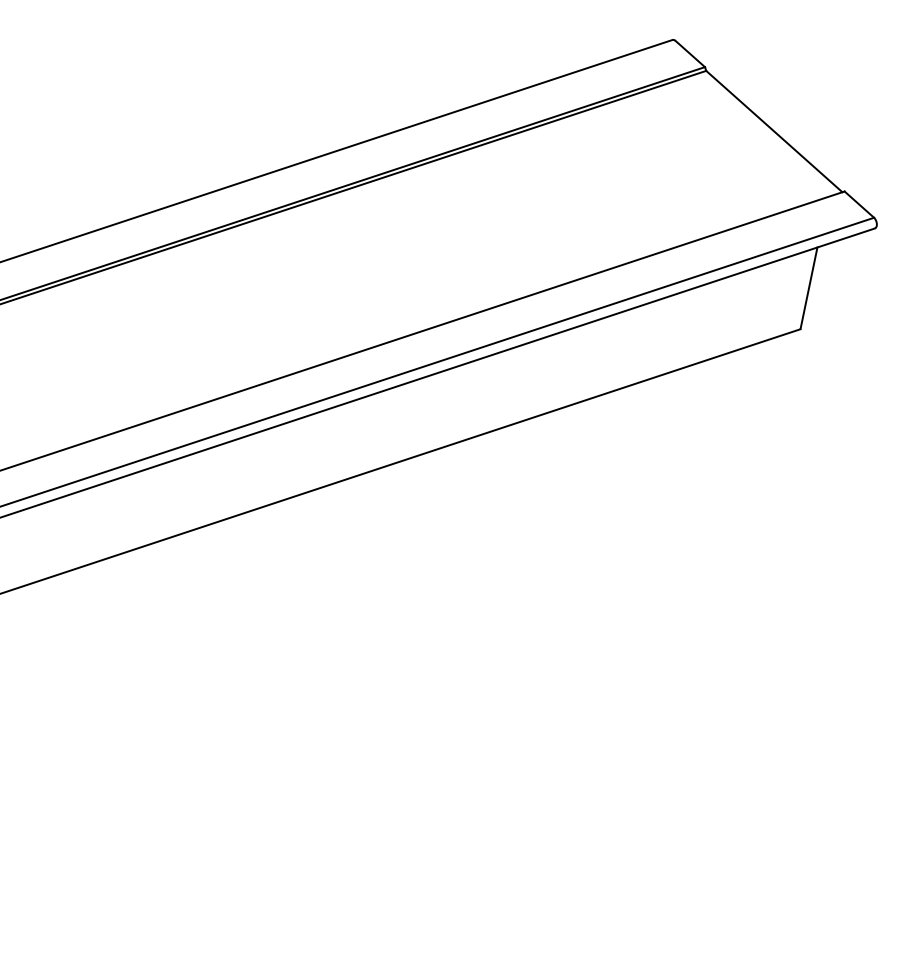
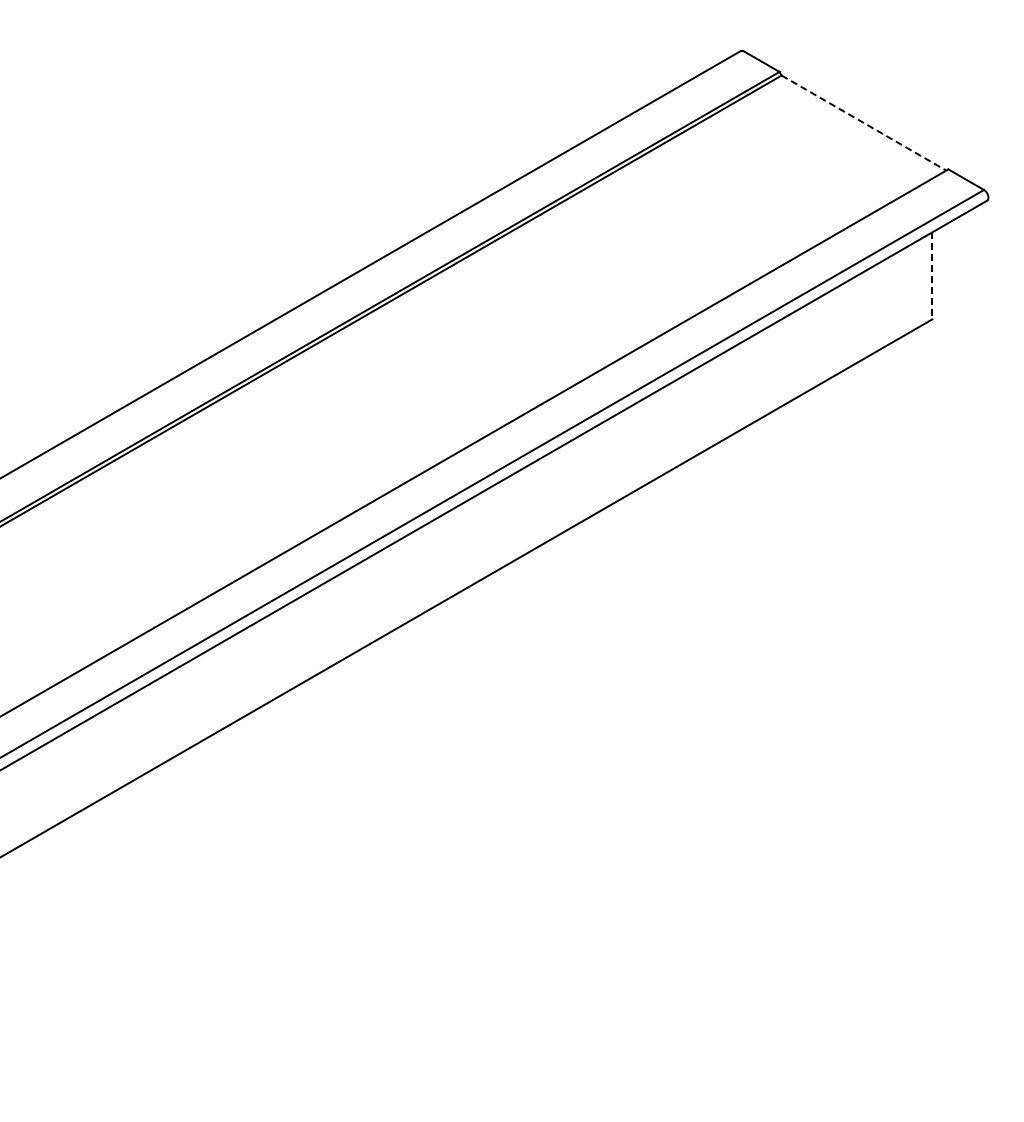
line: (774, 132) -> (864, 123), solid -> dashed
line: (808, 289) -> (932, 276), solid -> dashed

